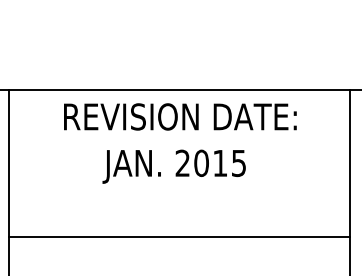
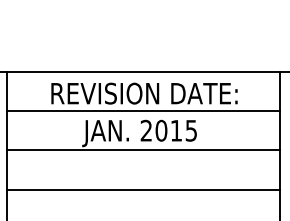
line: (179, 139) -> (143, 111), added
line: (179, 187) -> (143, 150), added

